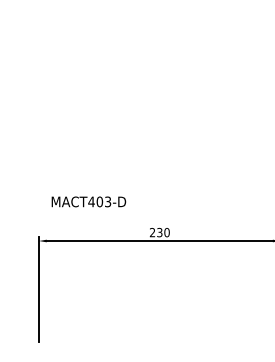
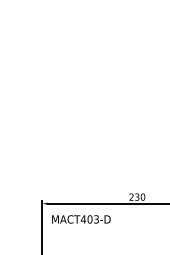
text: (88, 201) -> (81, 219), moved

